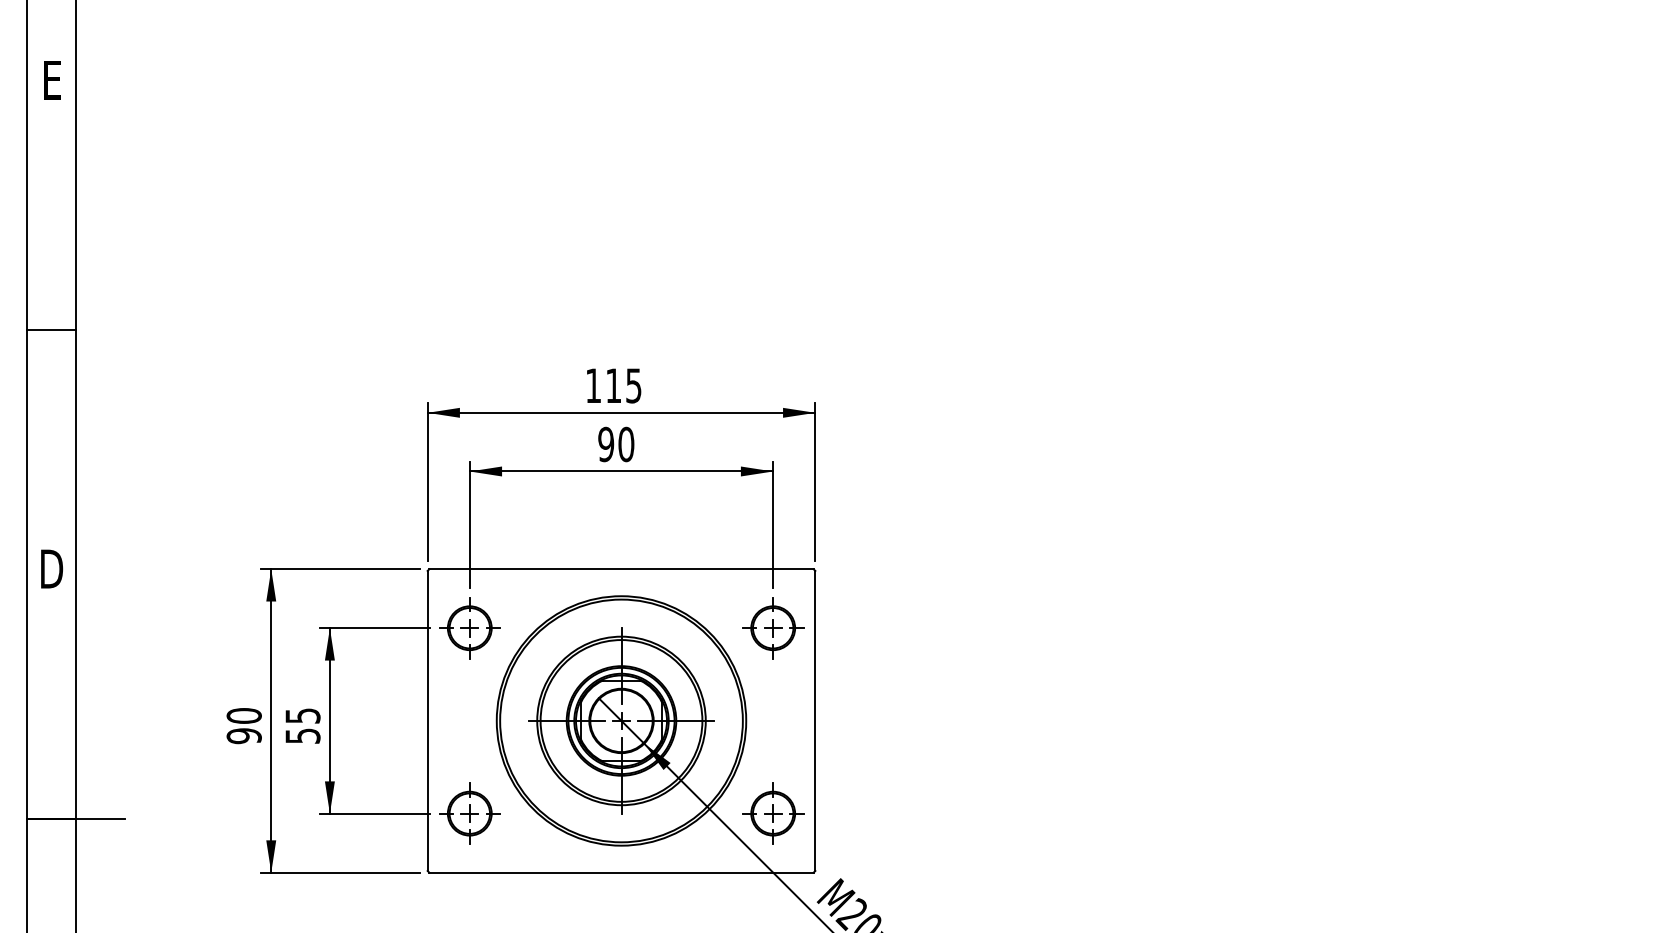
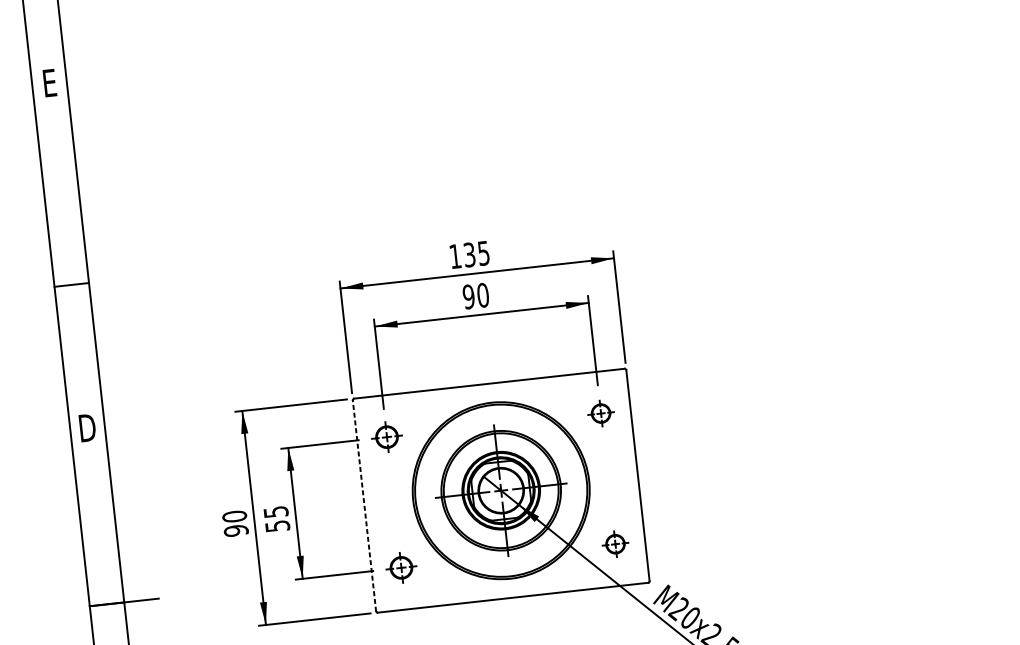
line: (51, 330) -> (71, 285), moved
text: (613, 385) -> (469, 254), 115 -> 135
part: (469, 628) -> (386, 437), size x0.7
part: (773, 628) -> (601, 413), size x0.6
line: (427, 720) -> (364, 505), solid -> dashed
part: (469, 813) -> (401, 567), size x0.7
part: (773, 813) -> (615, 544), size x0.6

